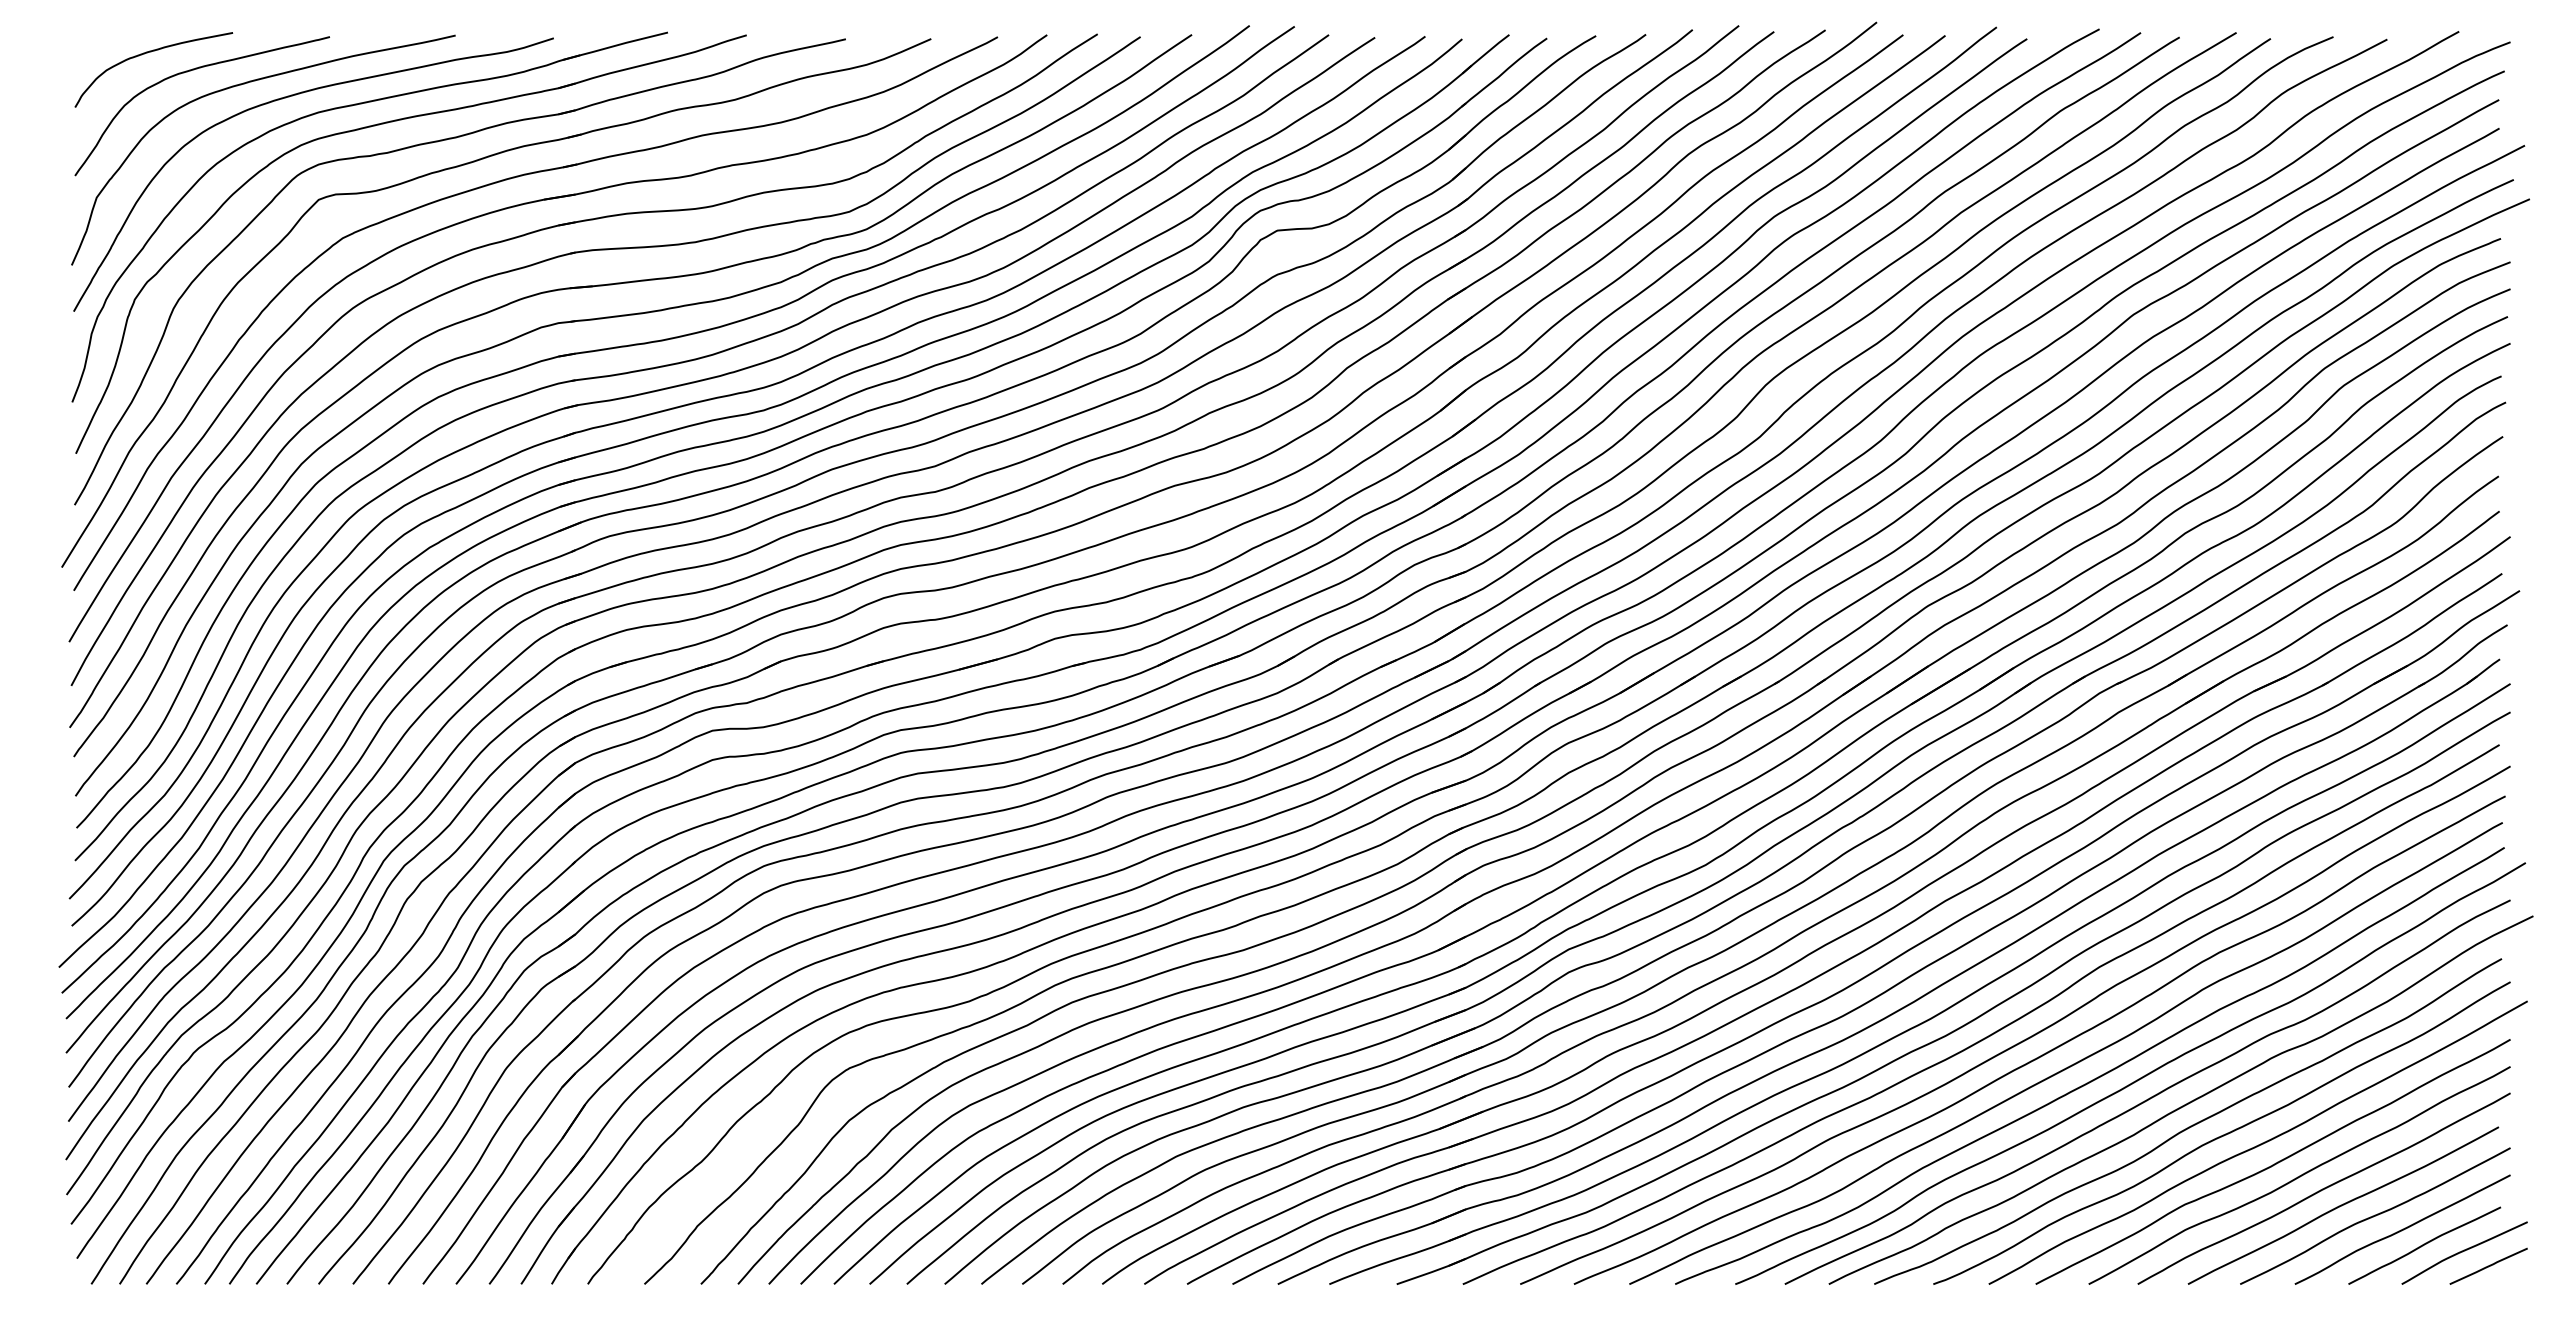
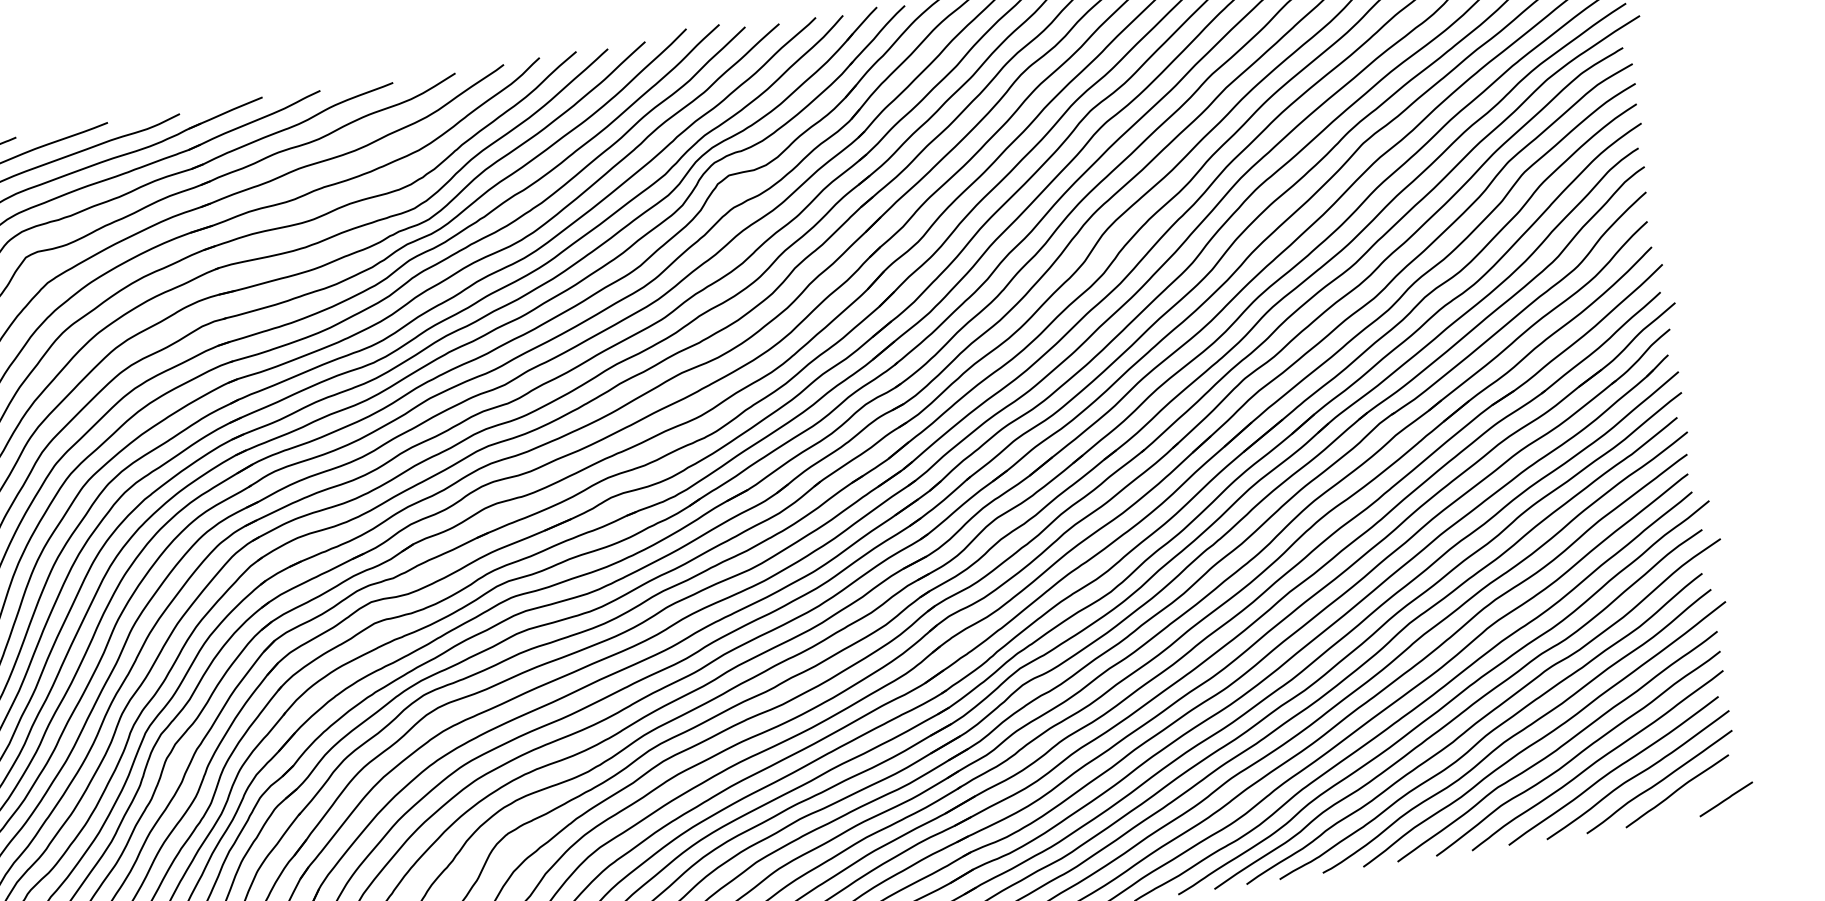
curve: (2464, 1251) -> (1707, 791), removed

